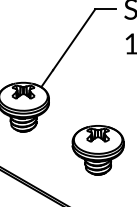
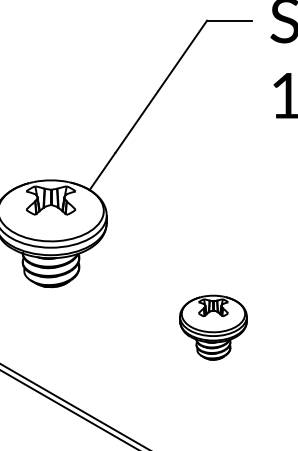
part: (97, 150) -> (212, 327), size x0.6

